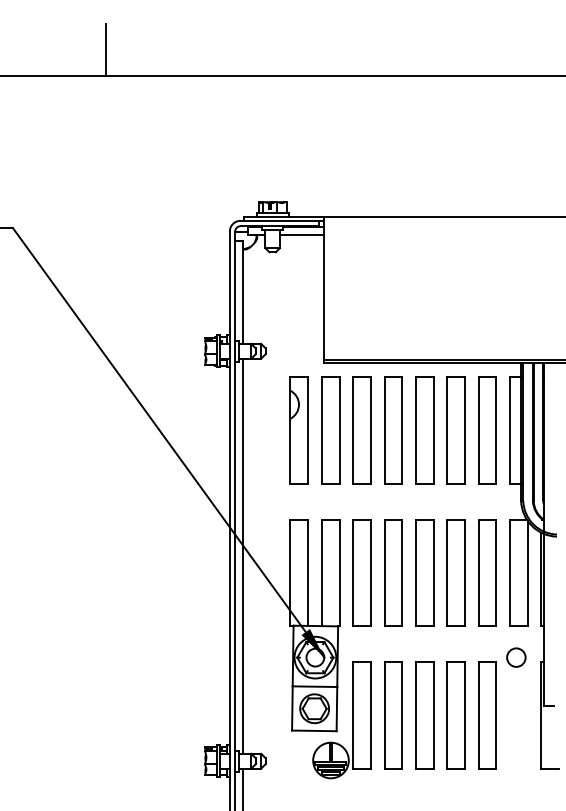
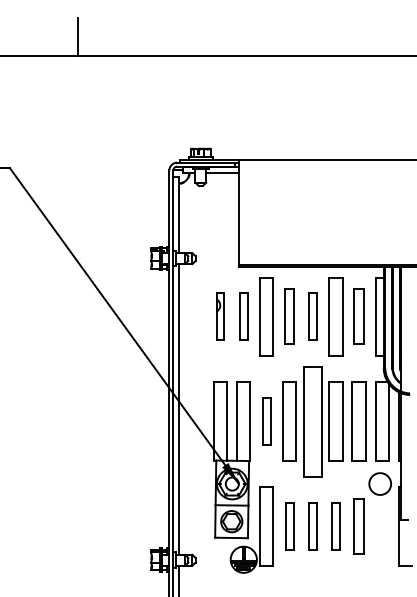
part: (298, 430) -> (219, 316), size x0.6
part: (330, 430) -> (243, 316), size x0.6
part: (393, 430) -> (289, 316), size x0.7
part: (424, 430) -> (312, 316), size x0.6
part: (487, 430) -> (358, 316), size x0.7
part: (361, 572) -> (266, 421), size x0.6
part: (424, 572) -> (312, 421), size x1.4
circle: (516, 657) -> (380, 483), size x1.6
part: (393, 715) -> (289, 526), size x0.6
part: (424, 715) -> (312, 526), size x0.6
part: (455, 715) -> (335, 526), size x0.6
part: (487, 715) -> (358, 526), size x0.7

